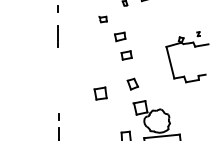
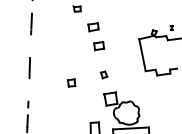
line: (58, 80) -> (29, 68), added
part: (132, 83) -> (103, 74), size x0.62
part: (100, 93) -> (71, 82), size x0.62

